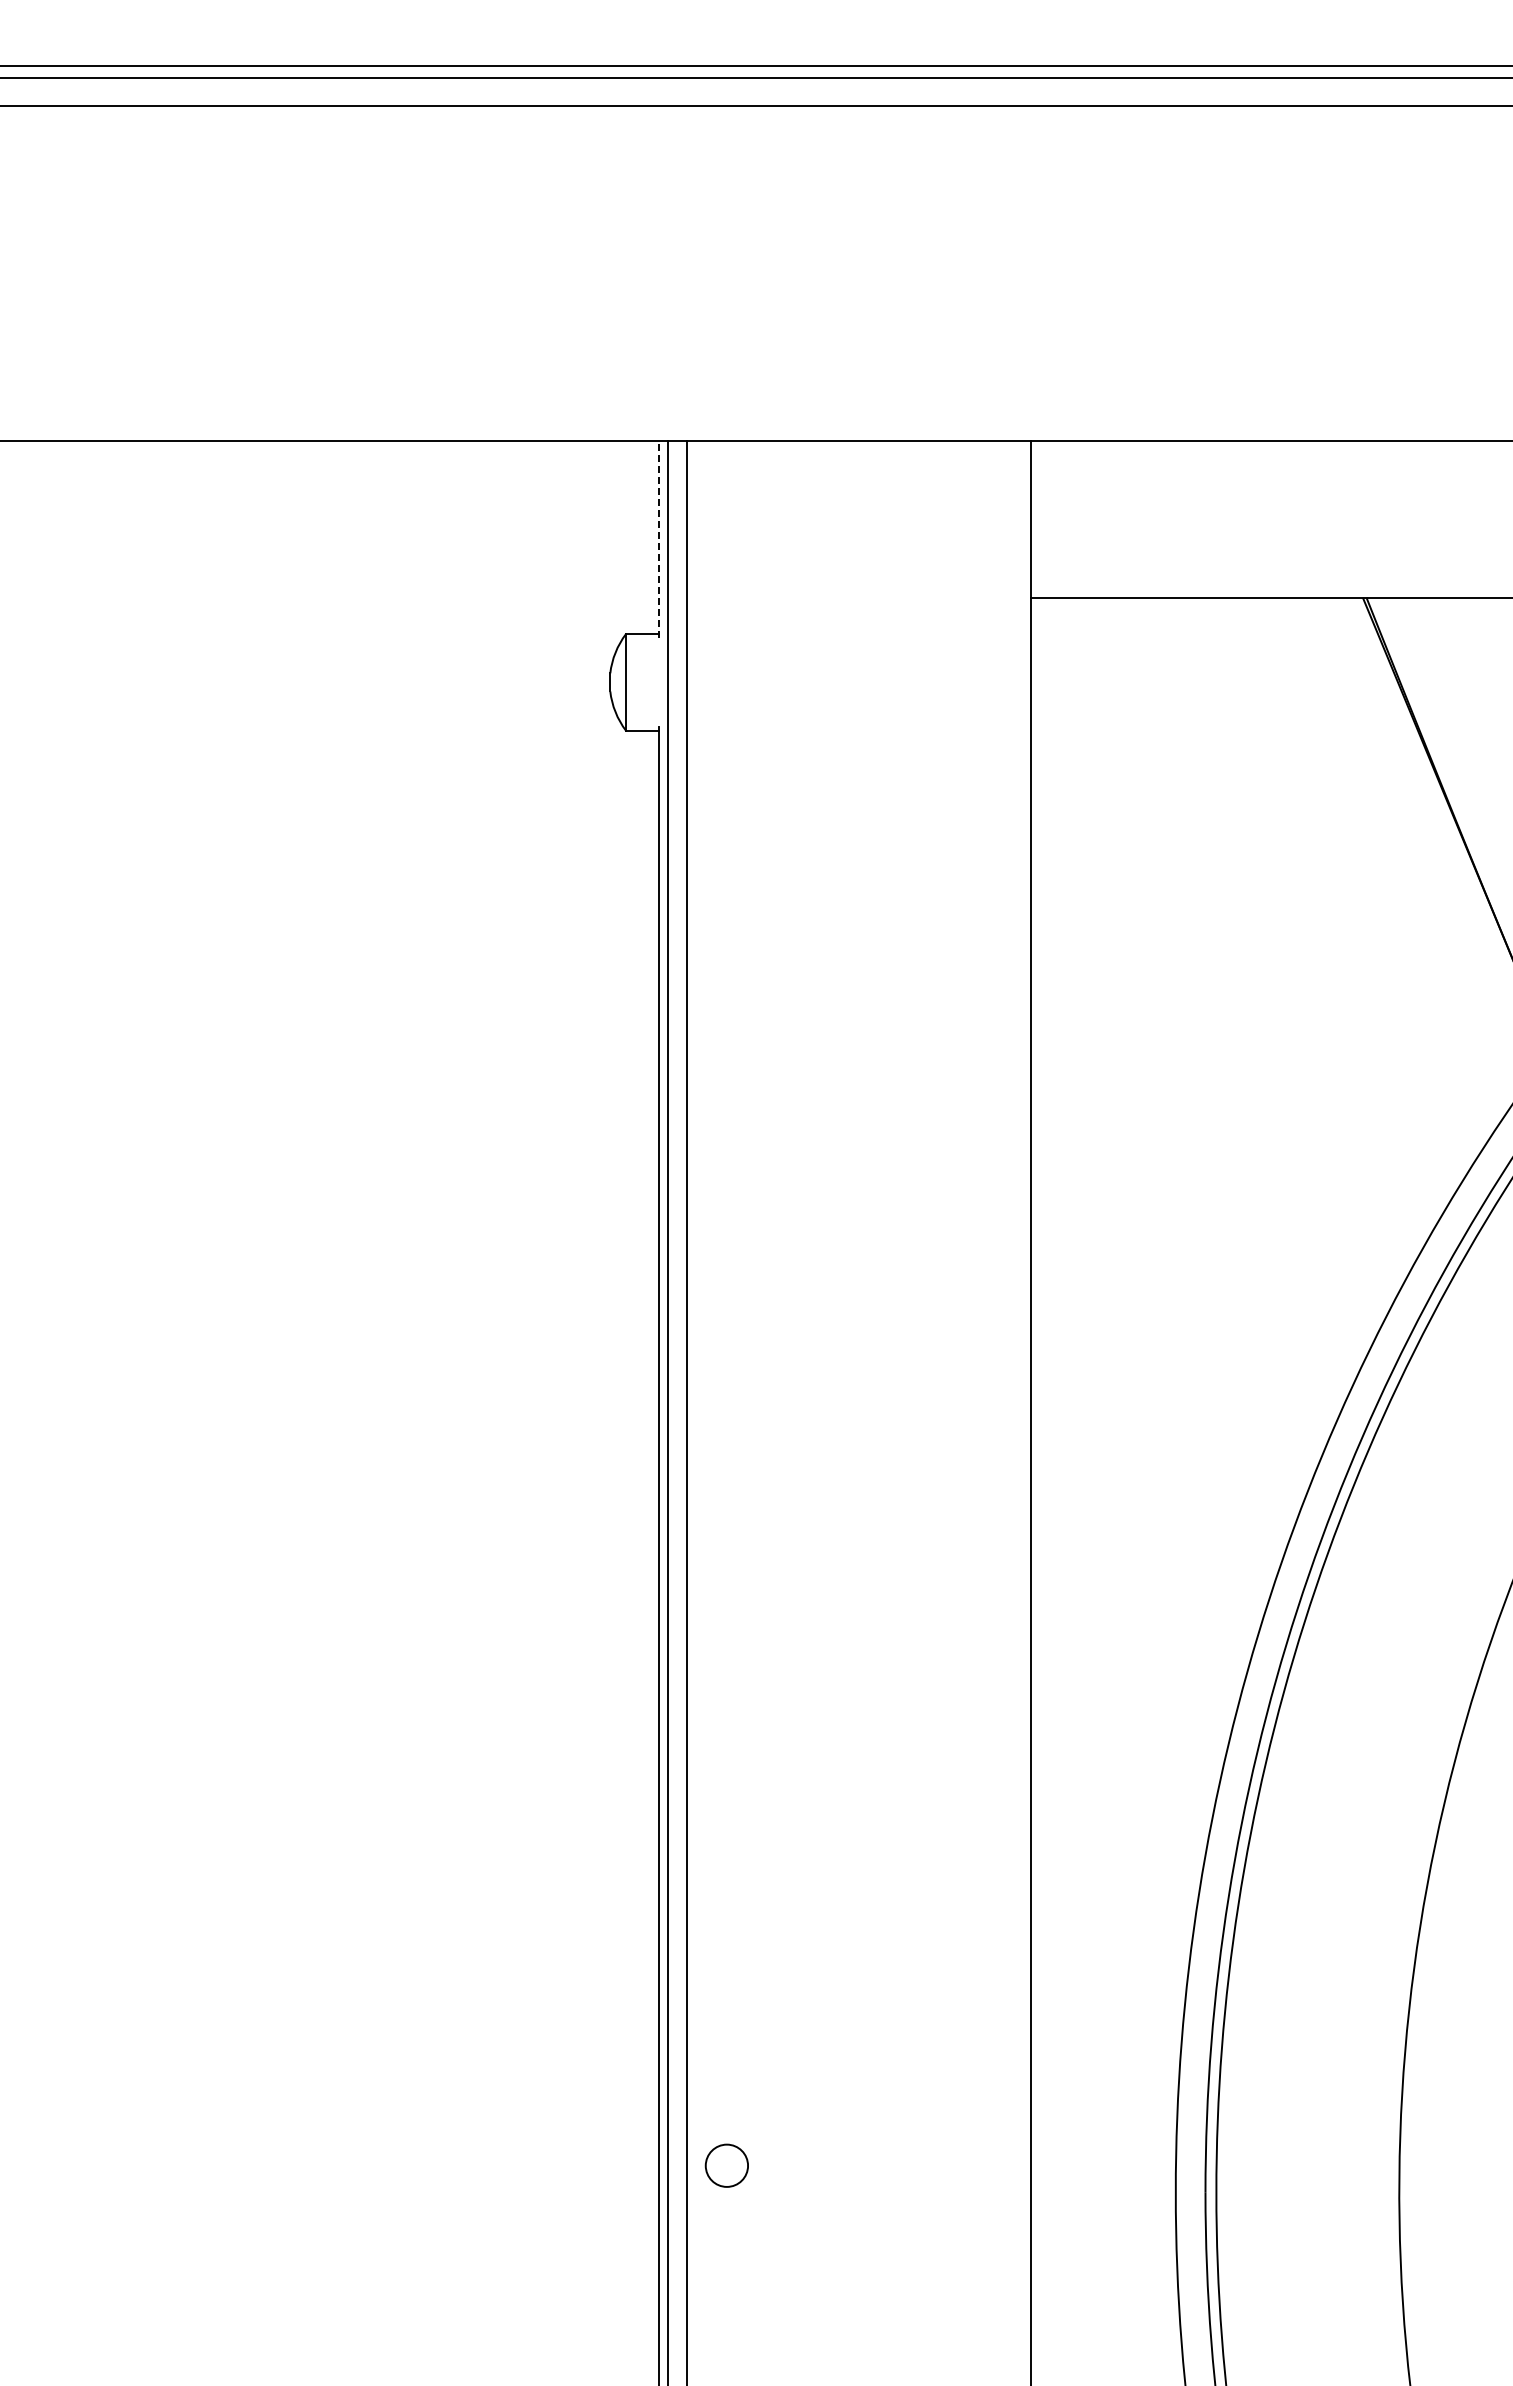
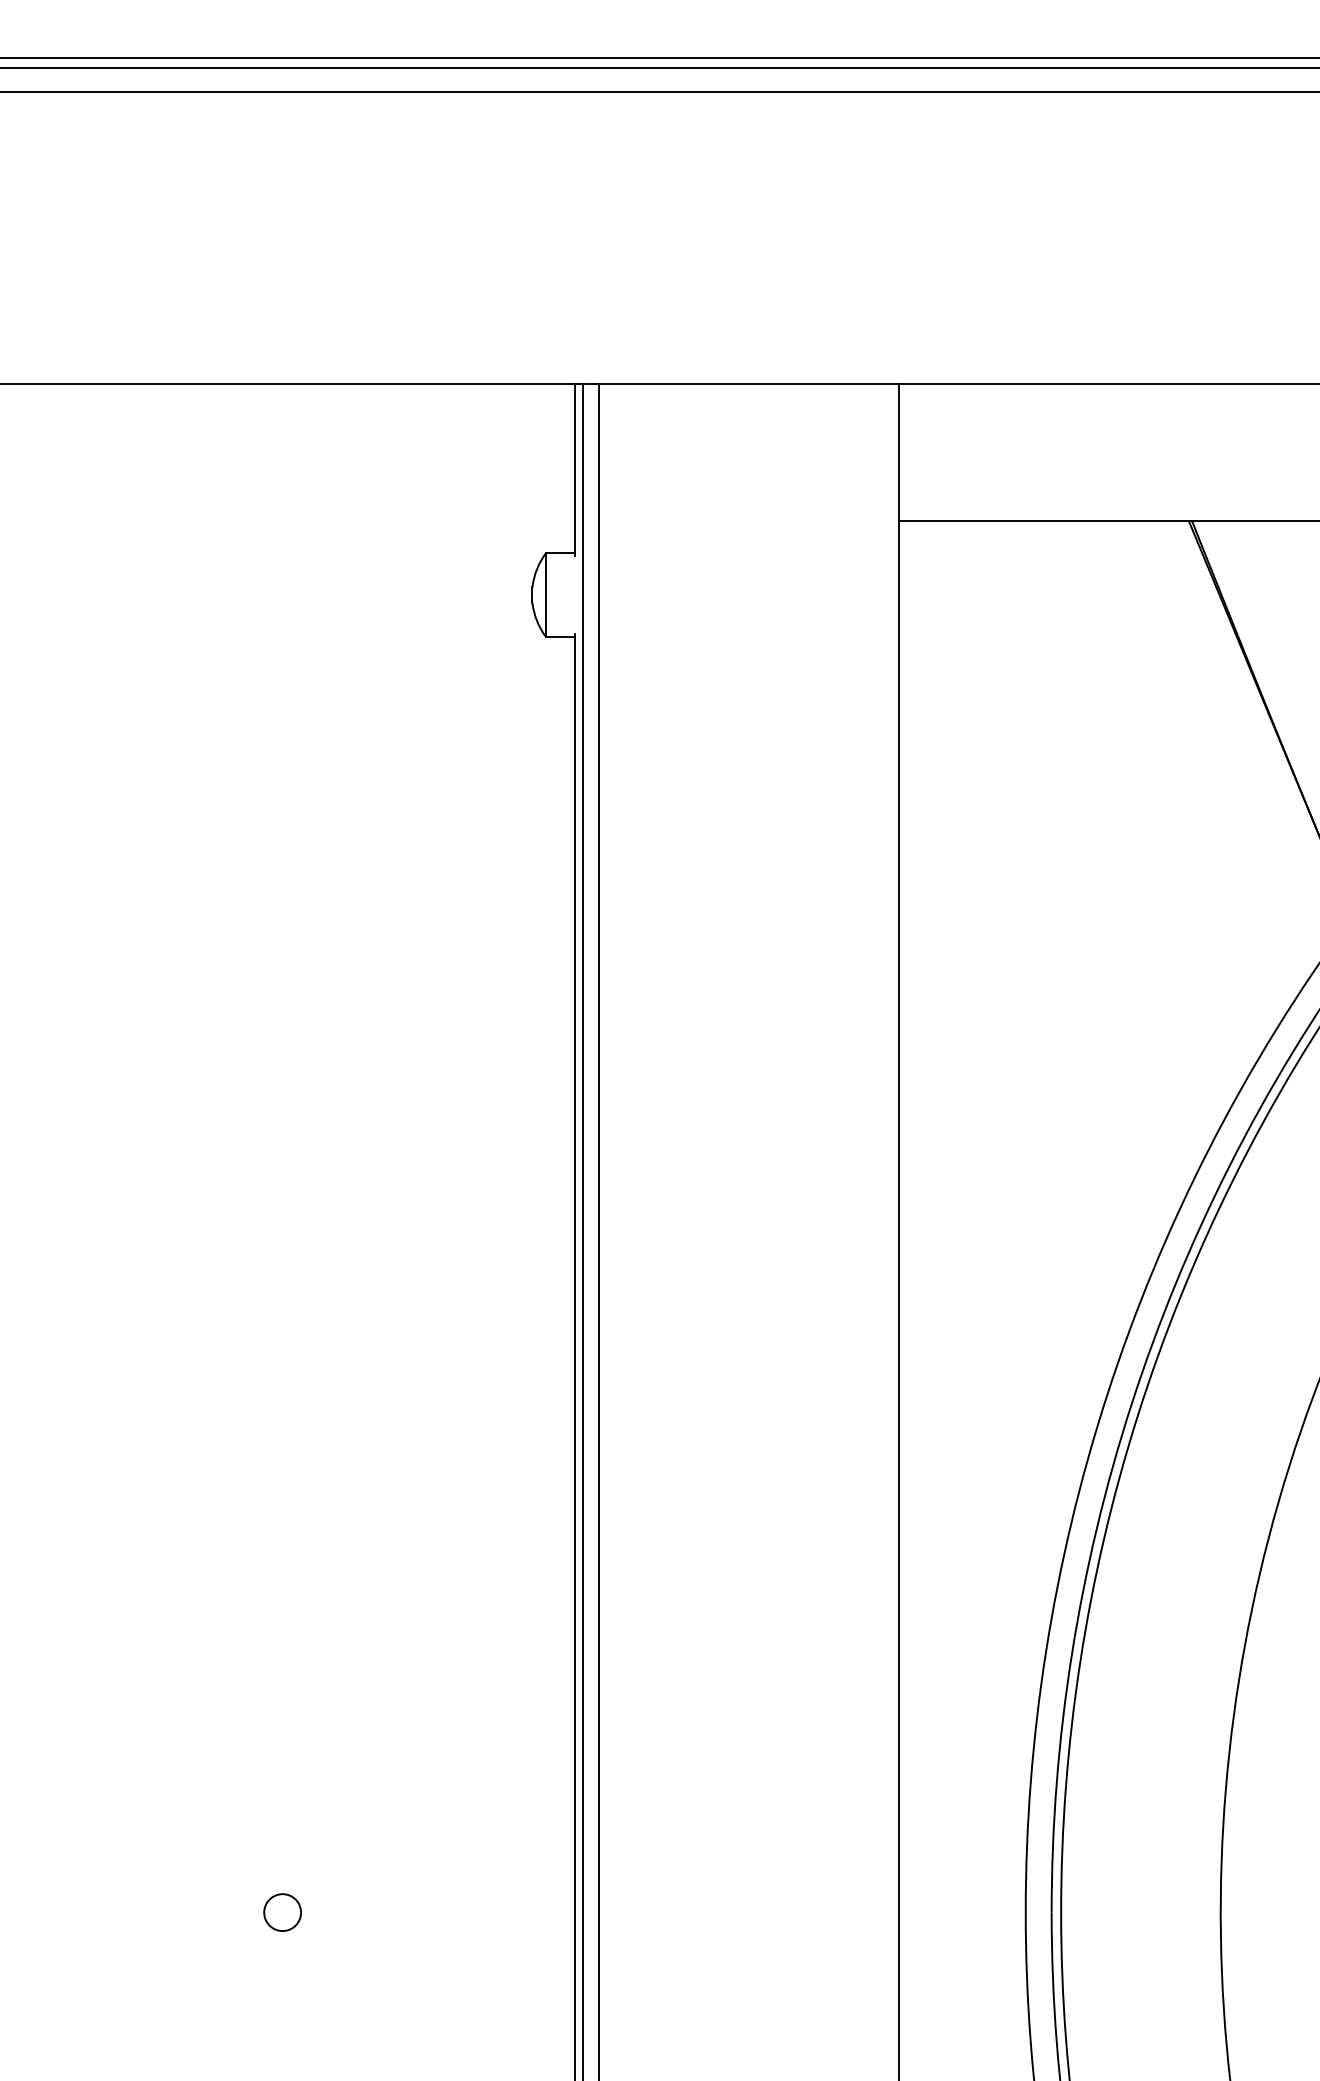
line: (659, 538) -> (575, 469), dashed -> solid
circle: (726, 2165) -> (282, 1912), moved

